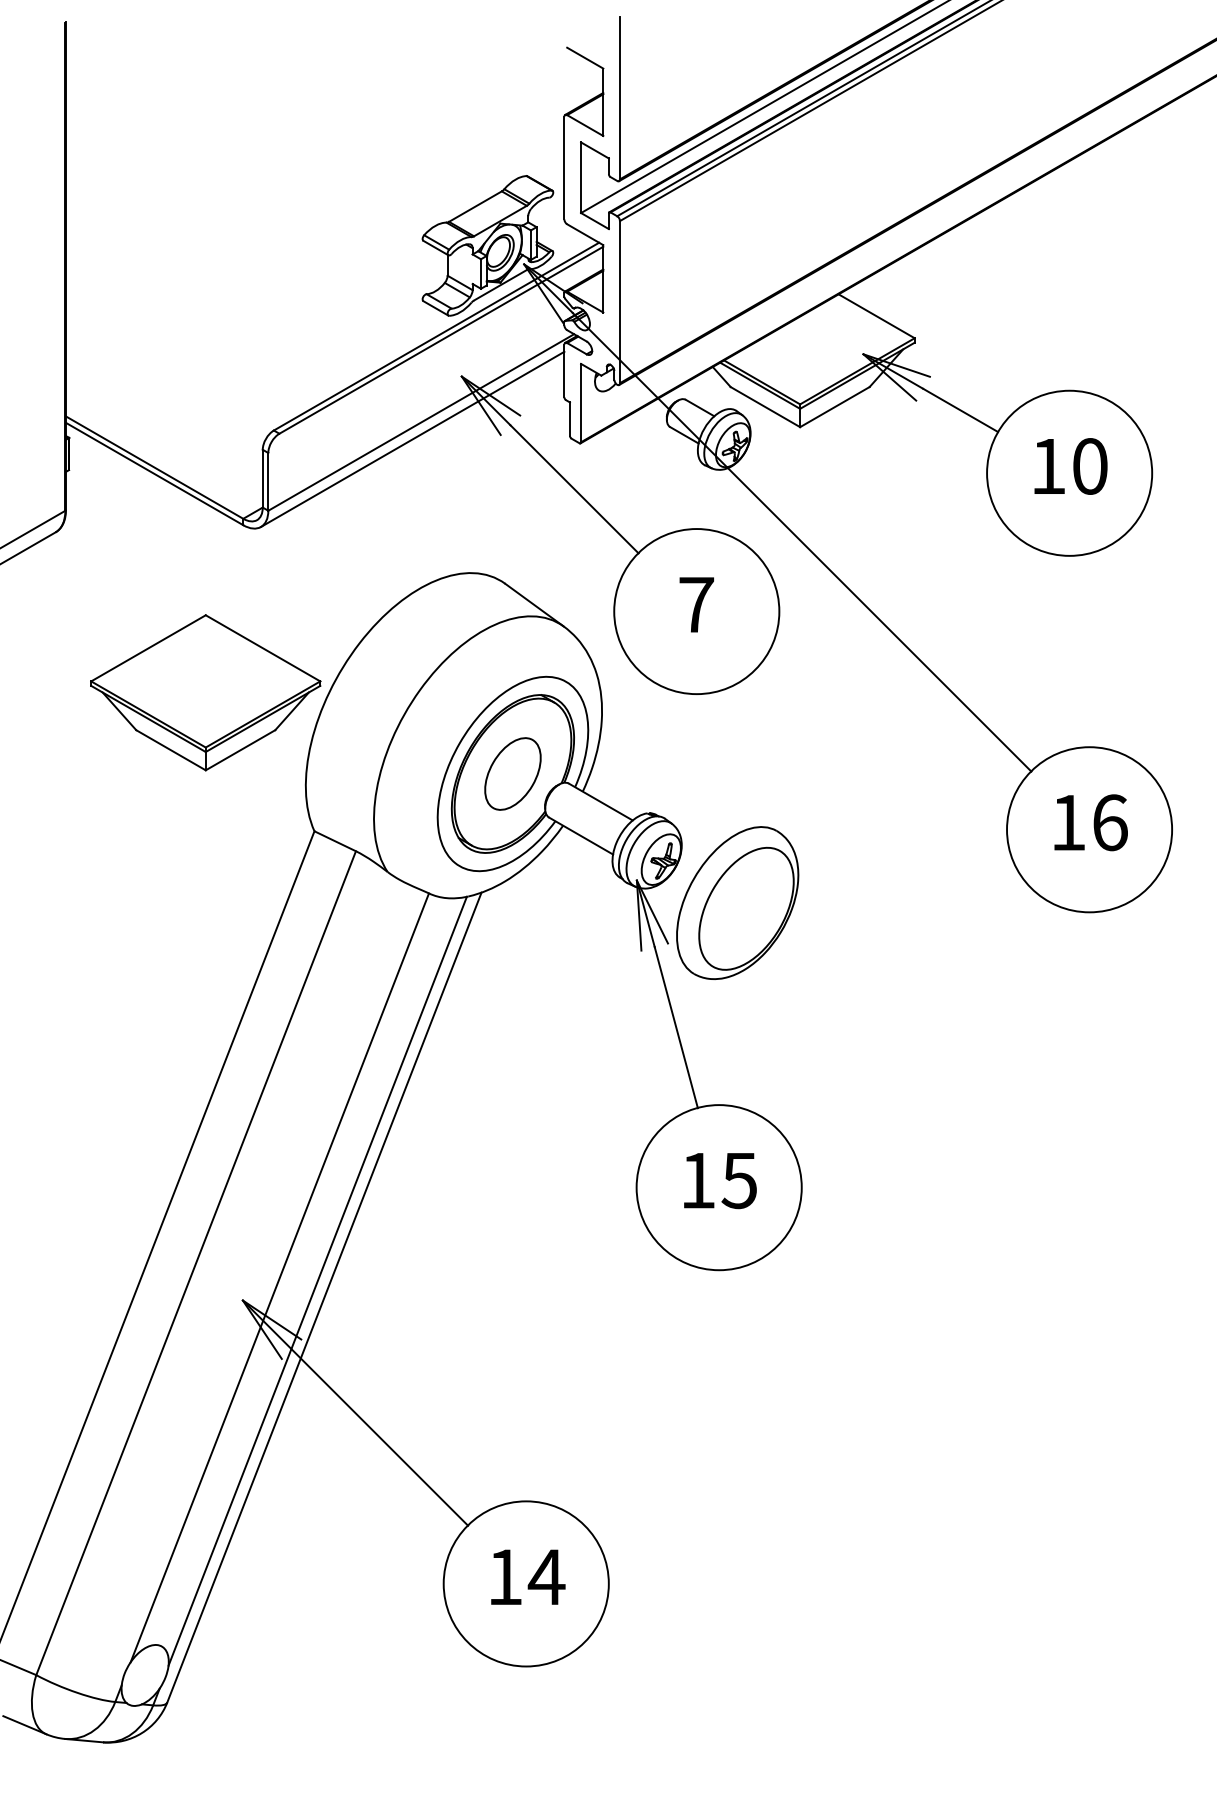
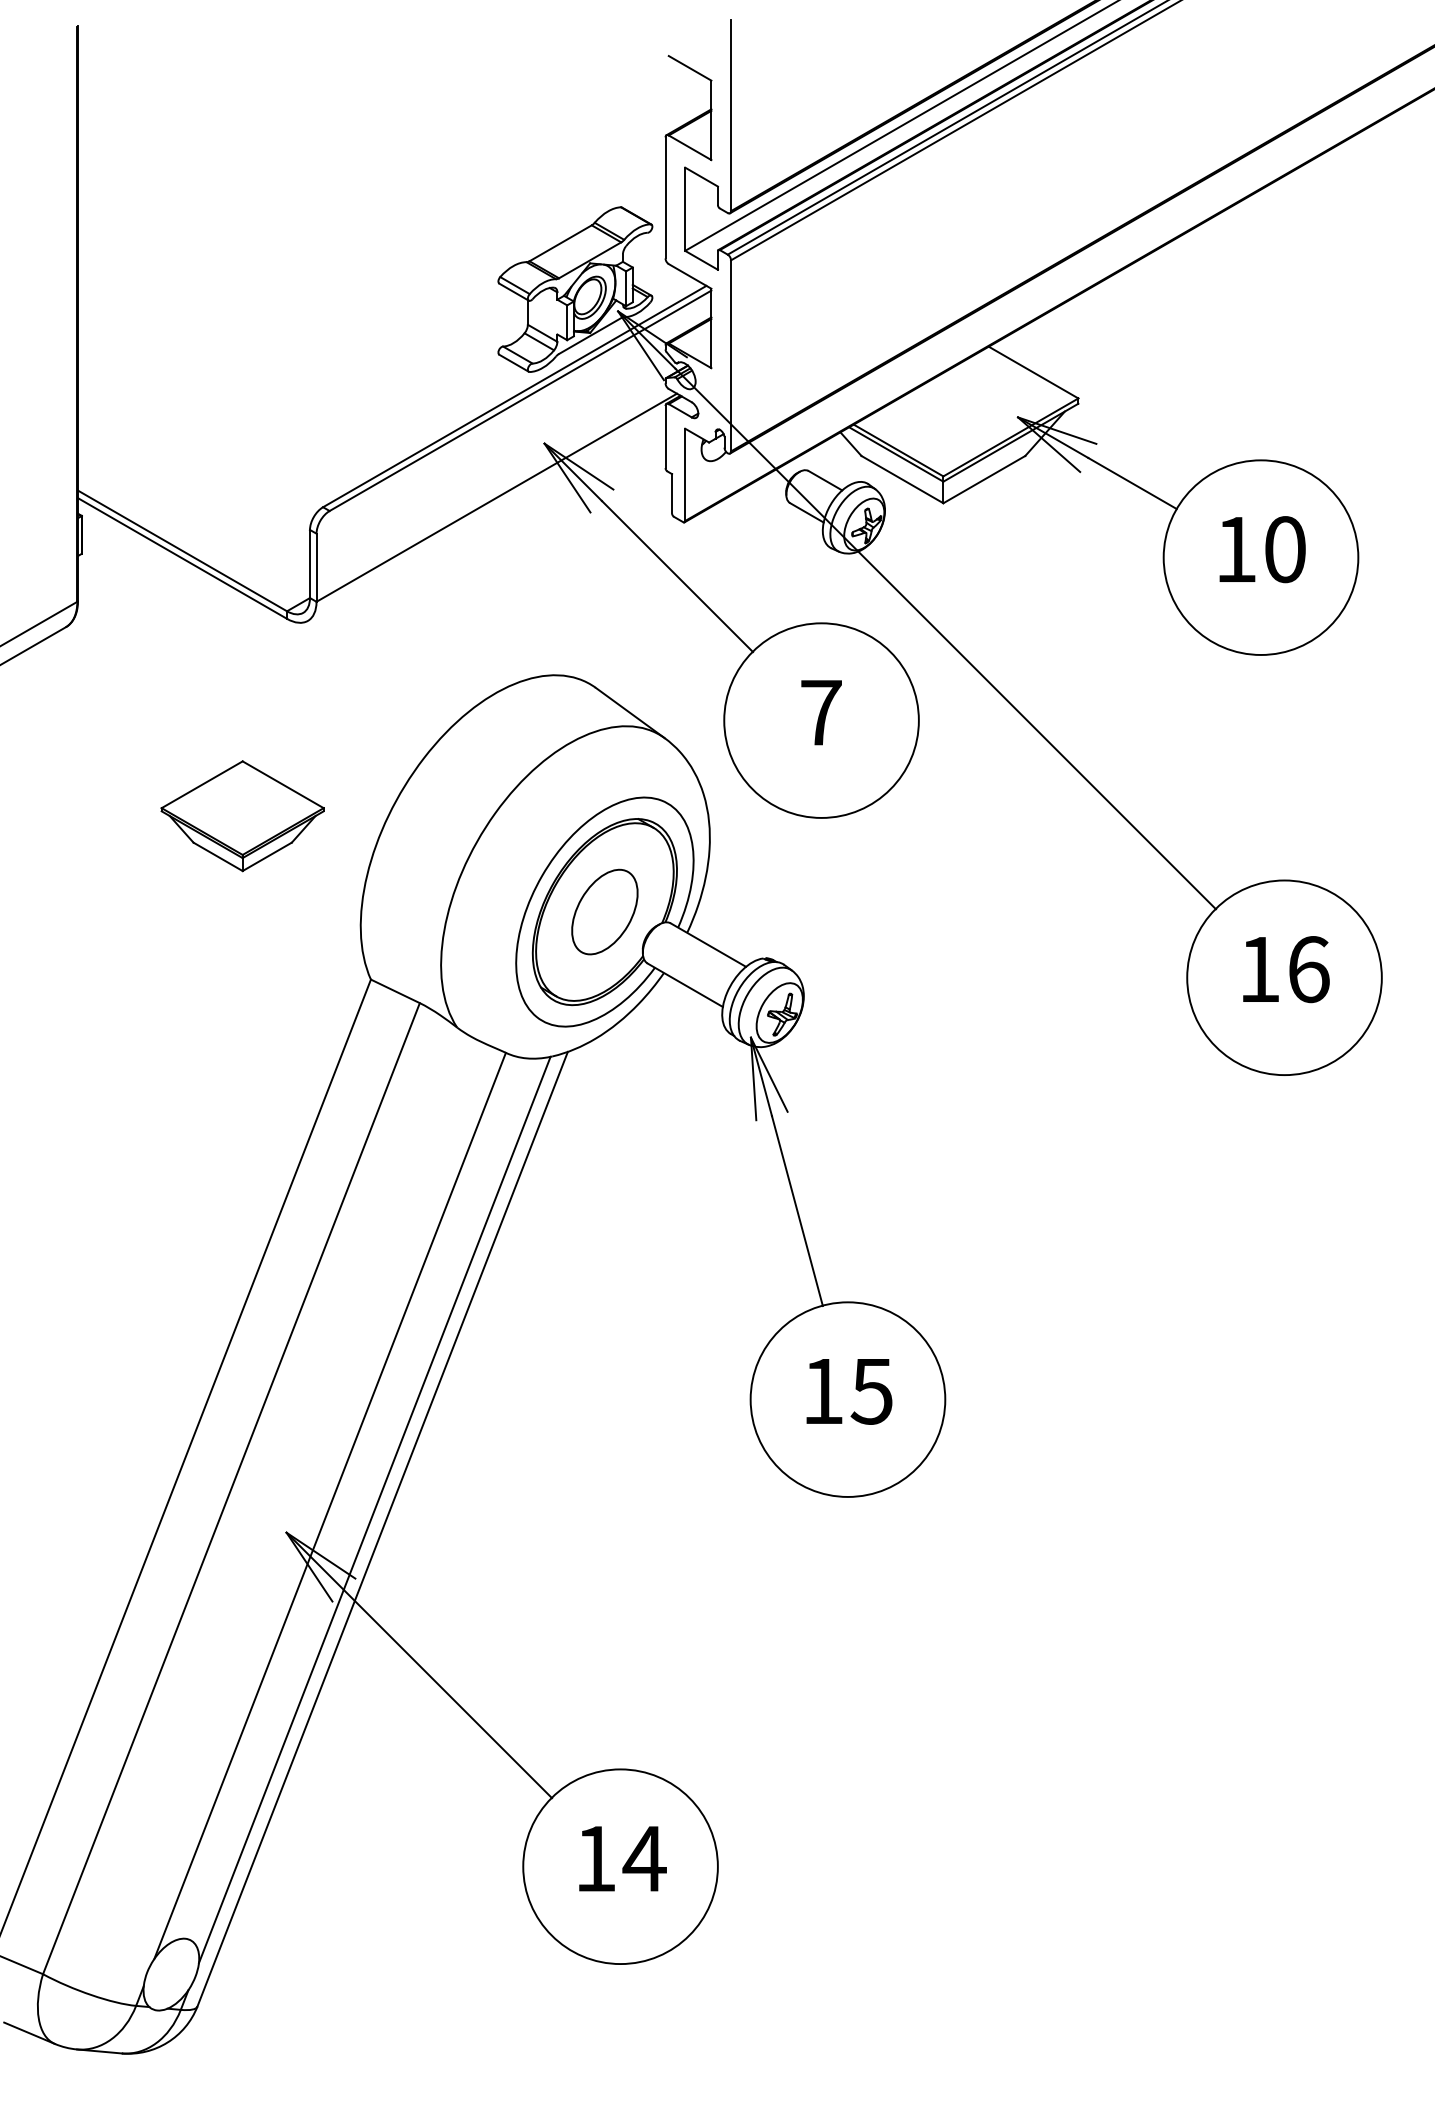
line: (412, 439) -> (486, 517), removed
part: (205, 692) -> (242, 815), size x0.6
part: (737, 902) -> (869, 1063), removed

